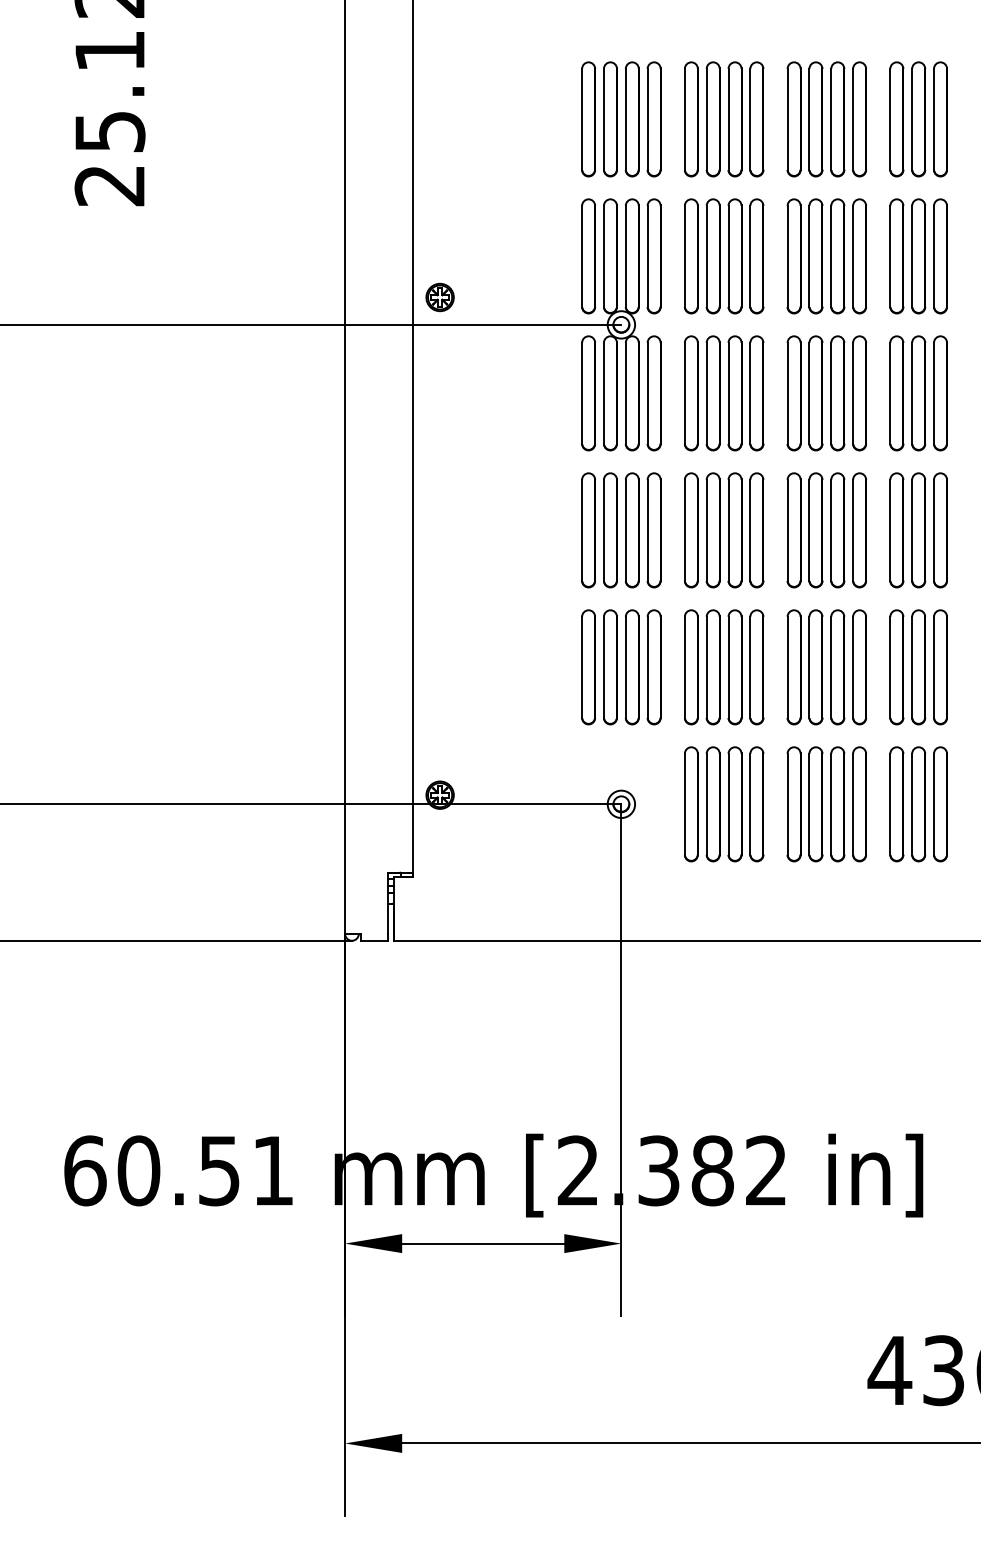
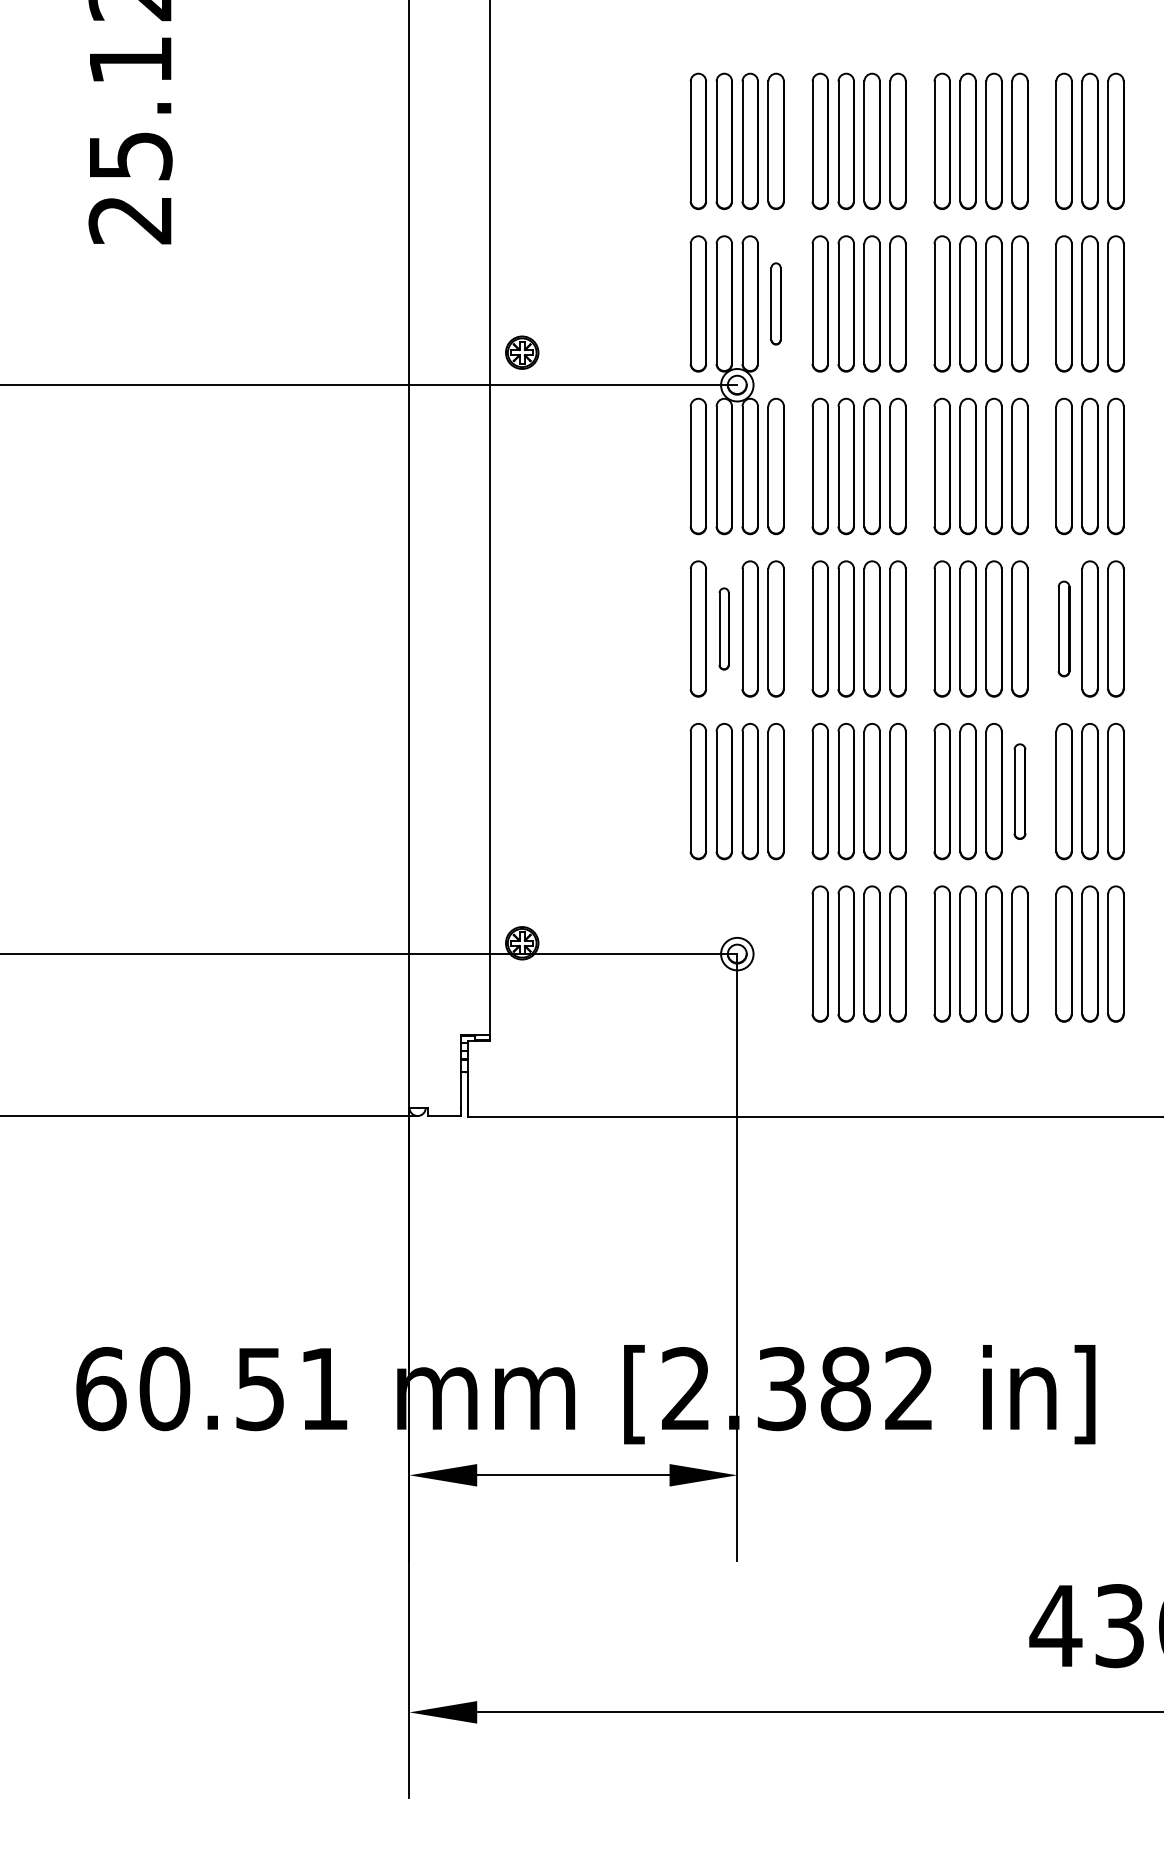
part: (653, 256) -> (775, 303), size x0.6
part: (609, 529) -> (723, 628), size x0.6
part: (896, 529) -> (1063, 628), size x0.7
part: (859, 667) -> (1019, 791), size x0.7

